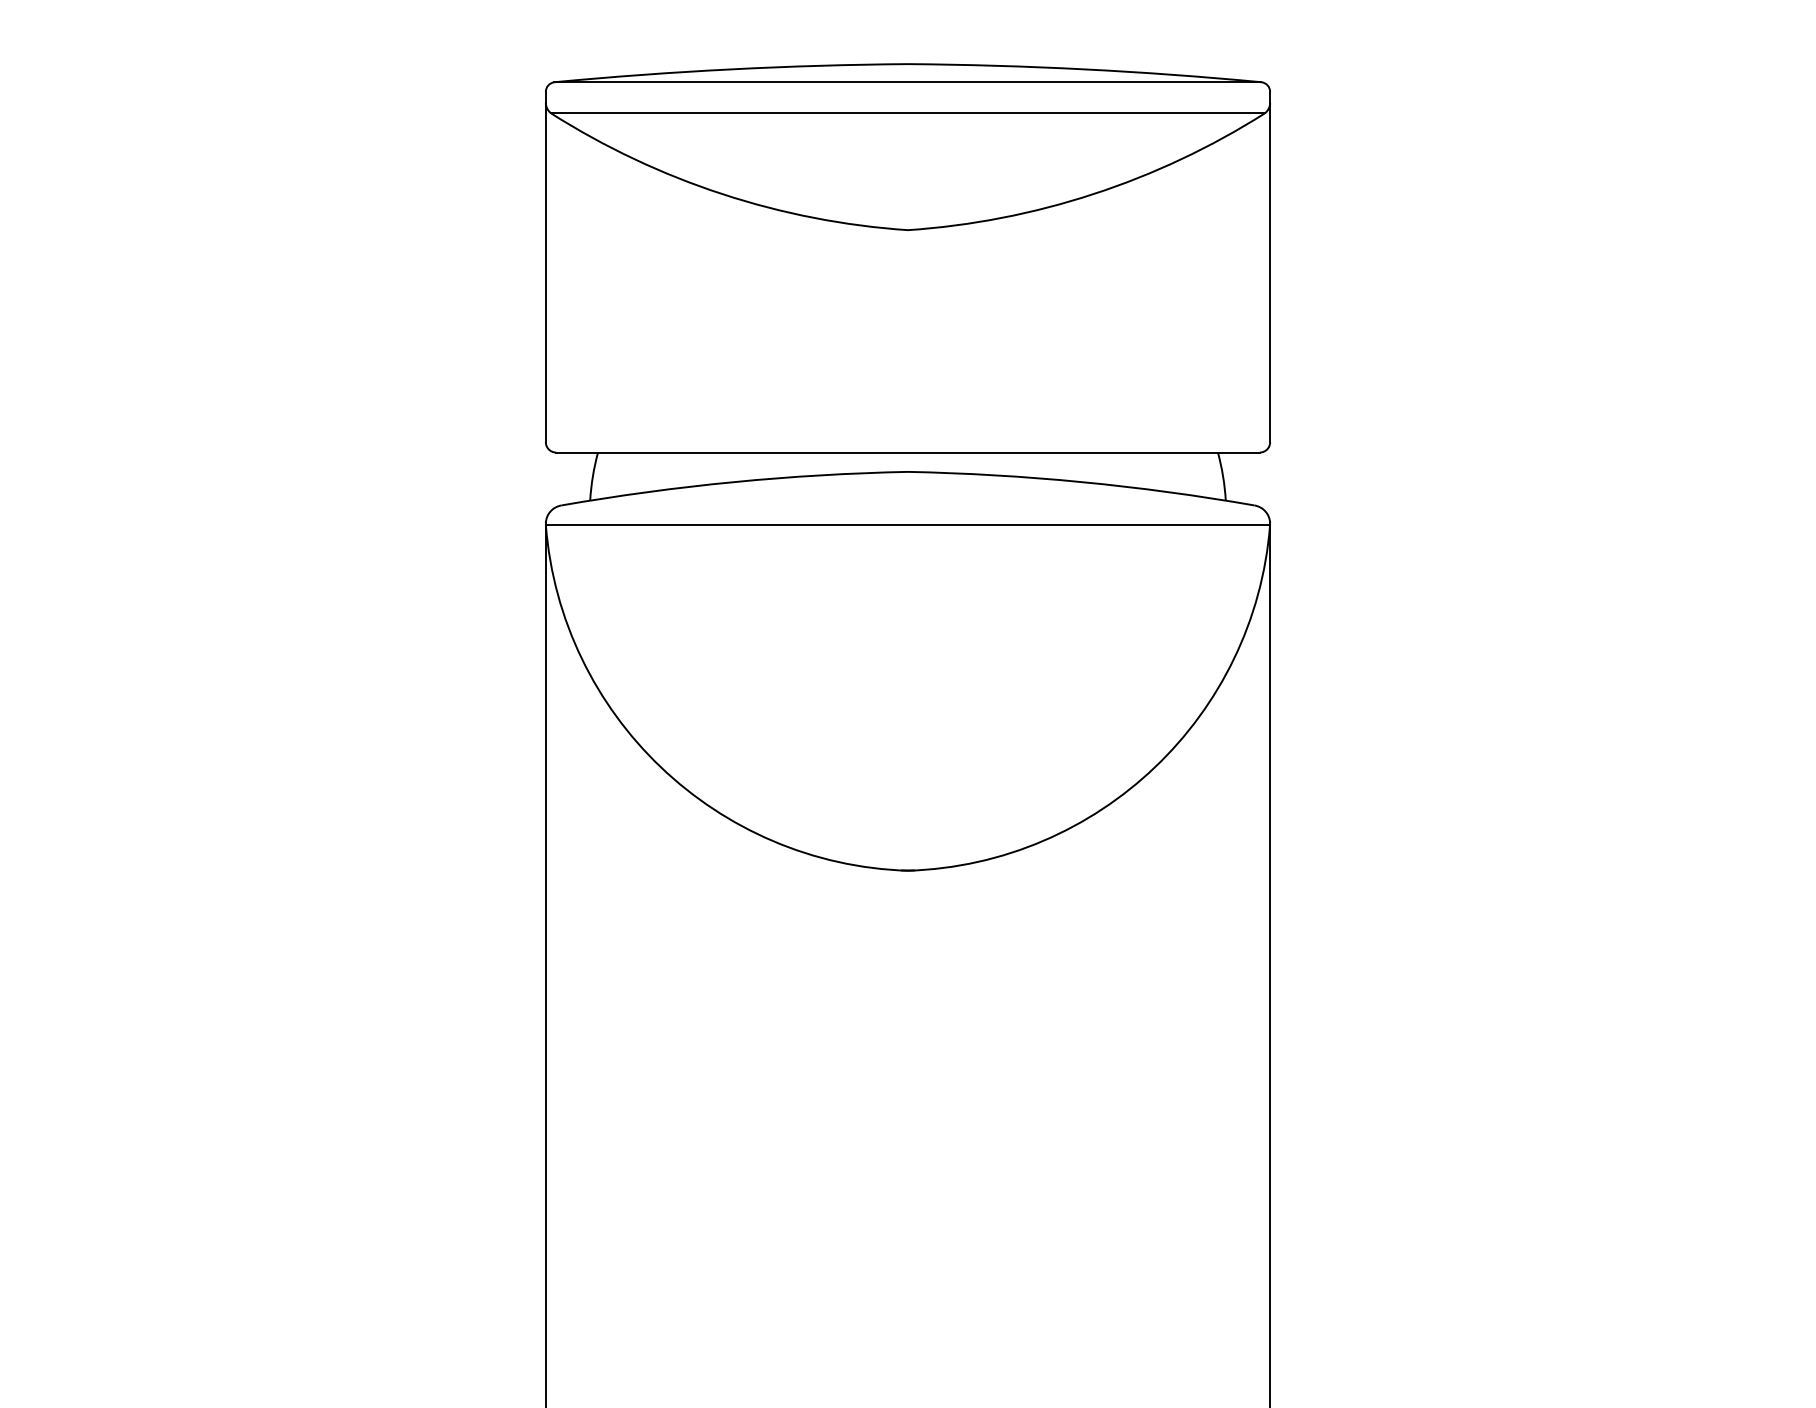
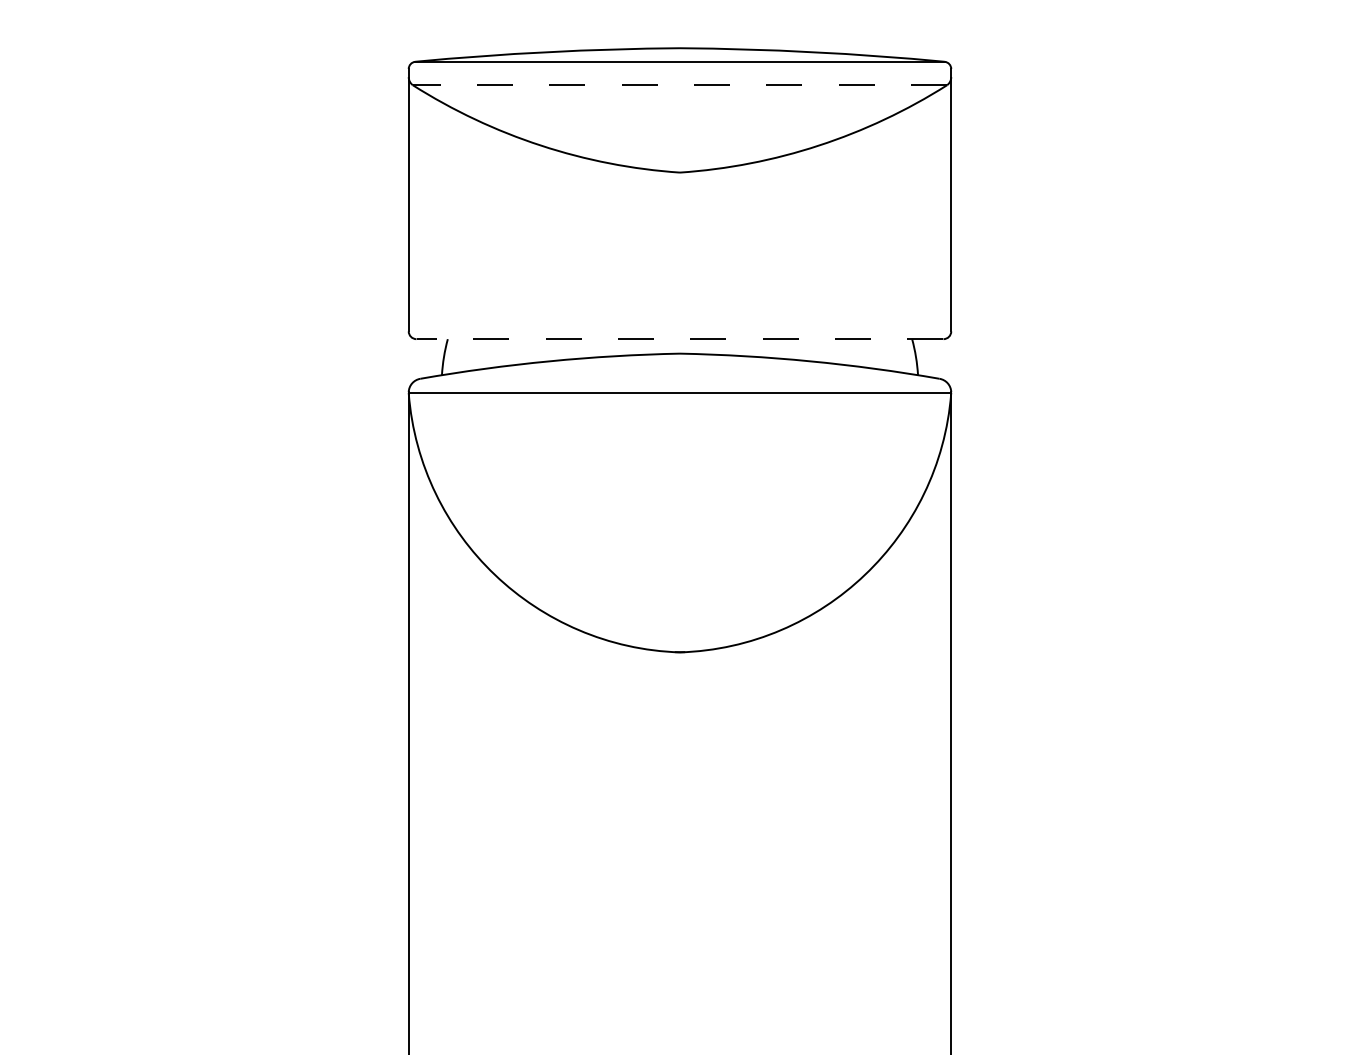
line: (908, 113) -> (680, 85), solid -> dashed
line: (908, 452) -> (680, 339), solid -> dashed

